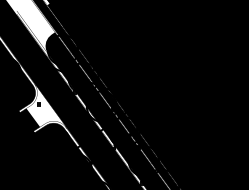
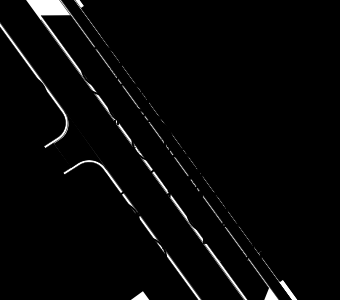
fill: (35, 32) -> (65, 43), added
fill: (46, 105) -> (79, 139), added

